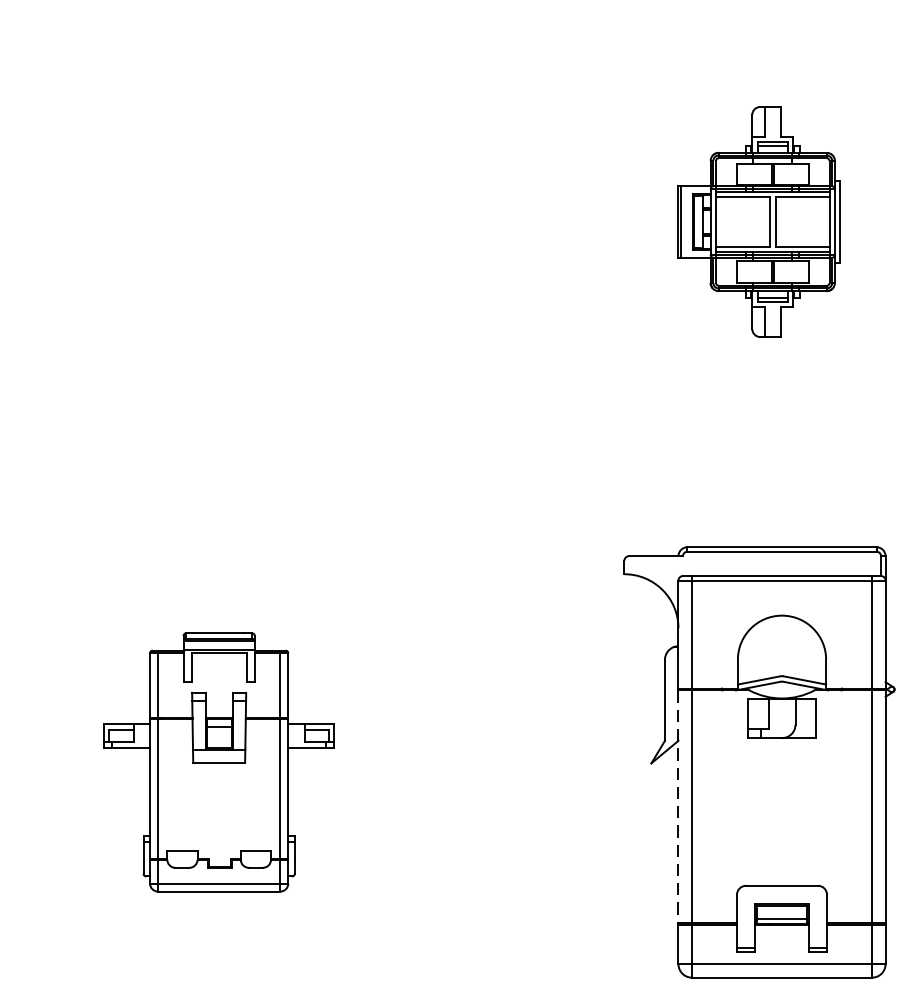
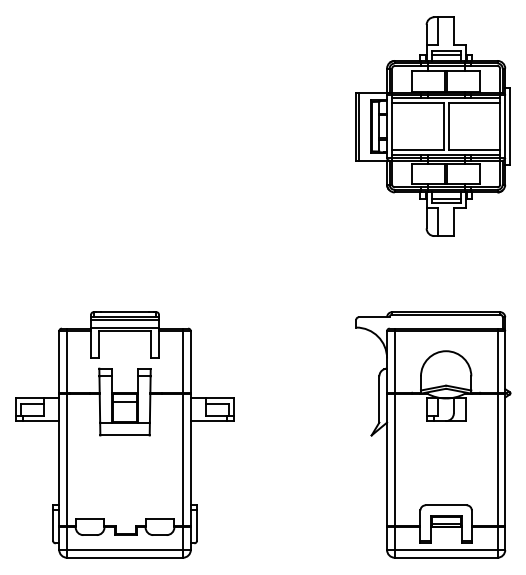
part: (758, 221) -> (432, 126), size x1.67
part: (218, 761) -> (124, 434), size x1.67
line: (679, 807) -> (387, 460), dashed -> solid

